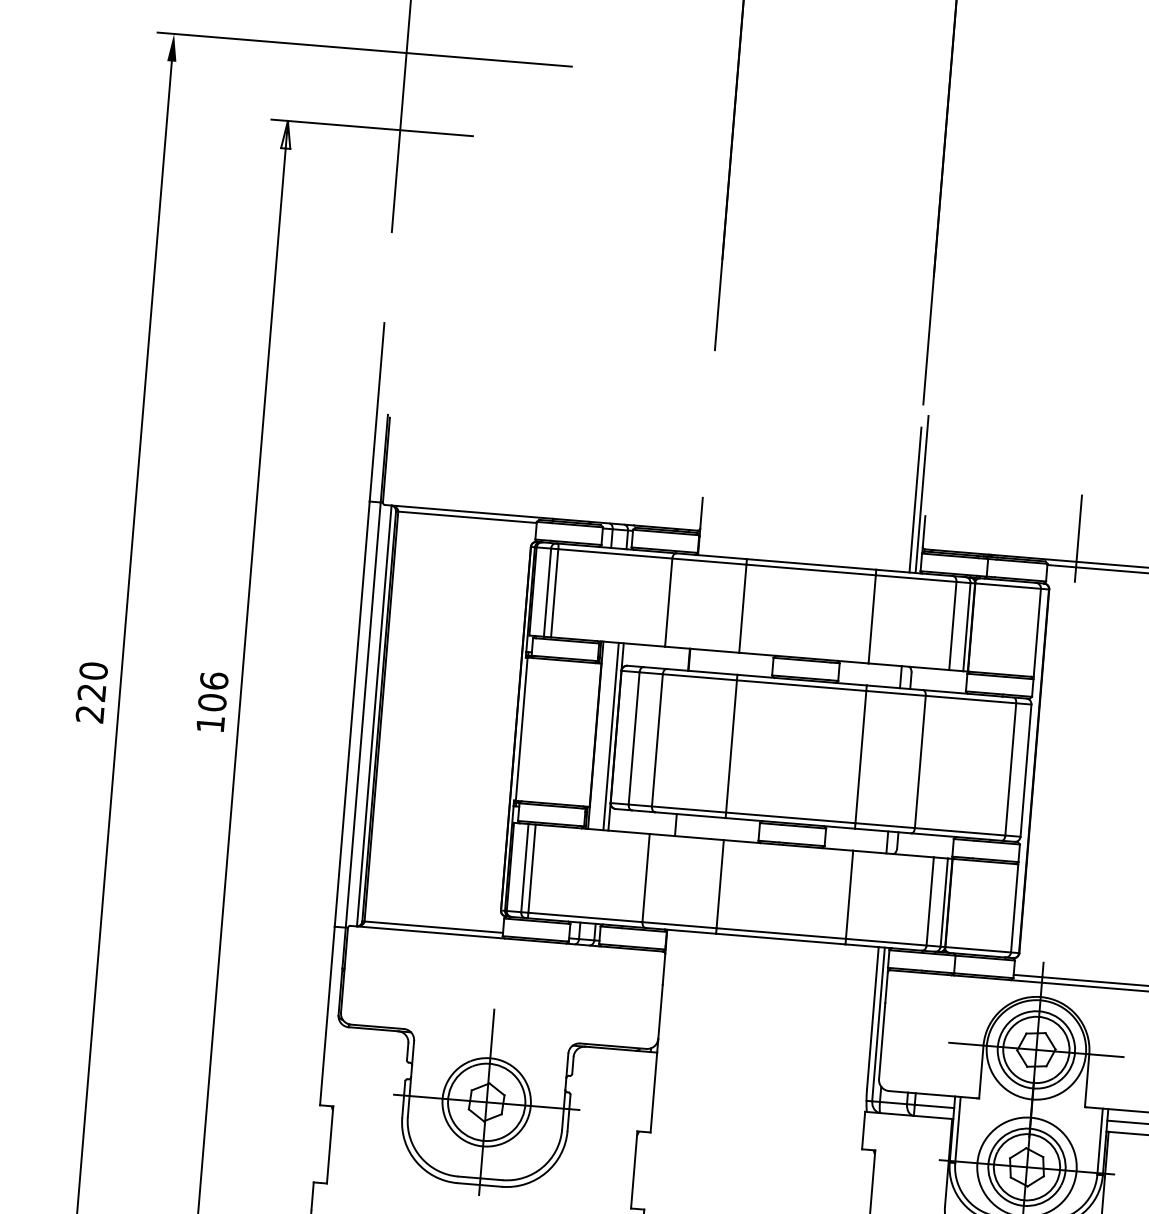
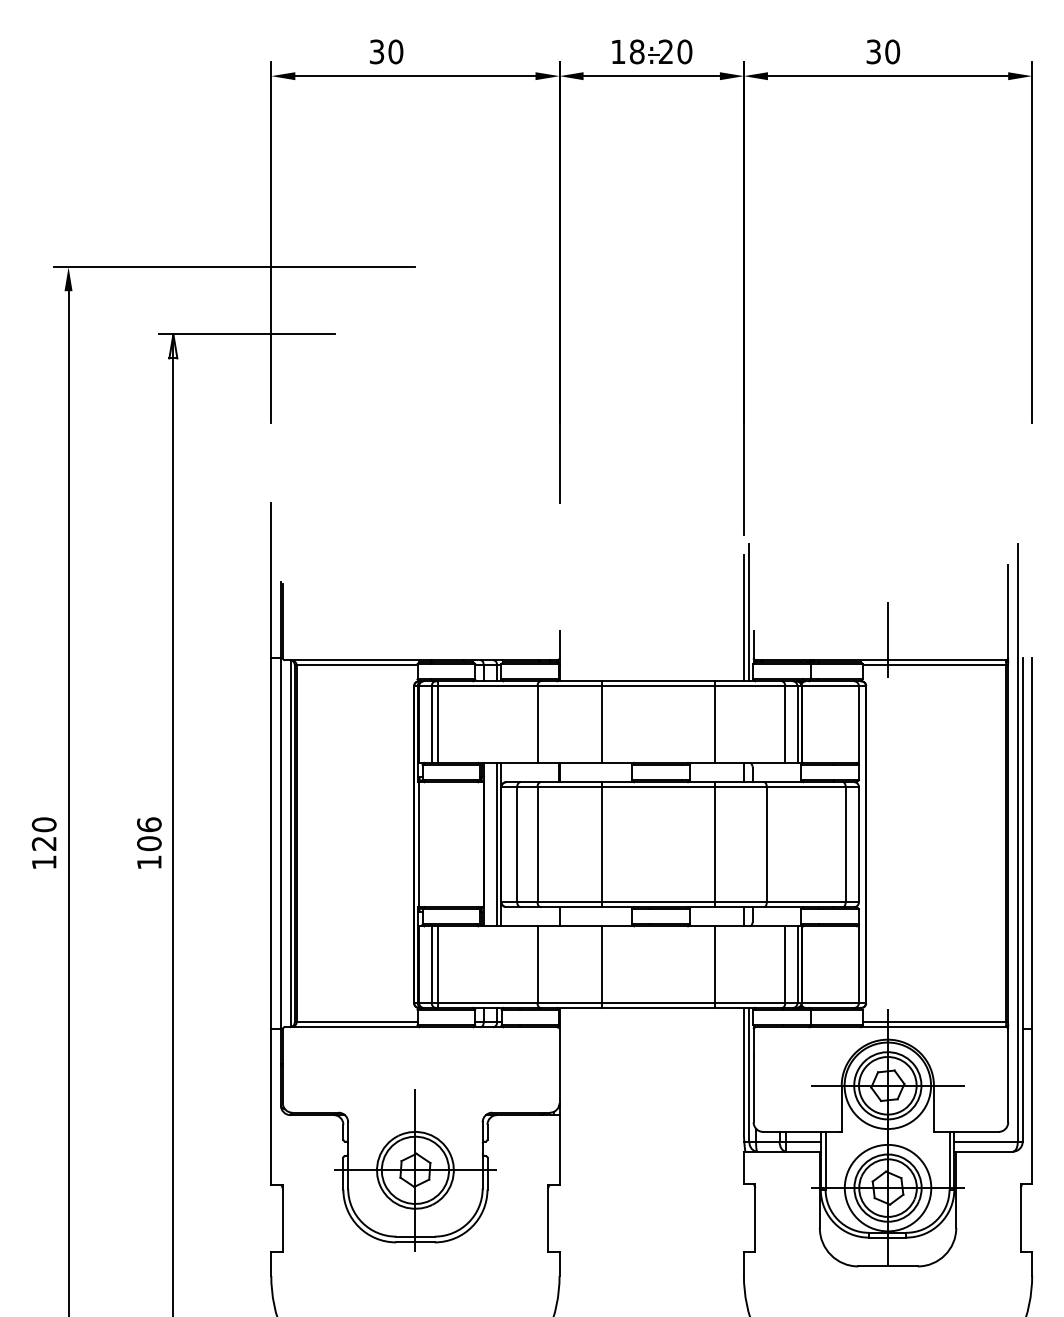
text: (89, 714) -> (43, 862), 220 -> 120

